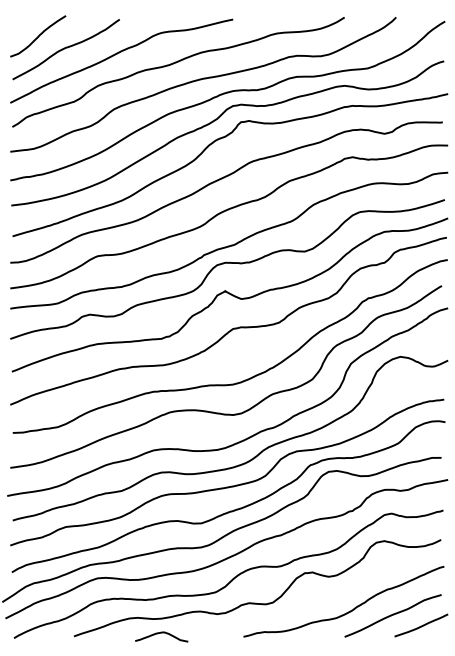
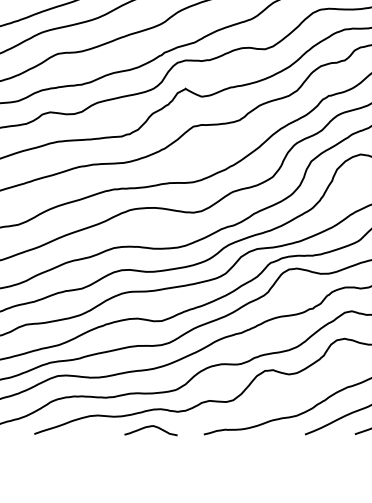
curve: (161, 633) -> (150, 427), moved

